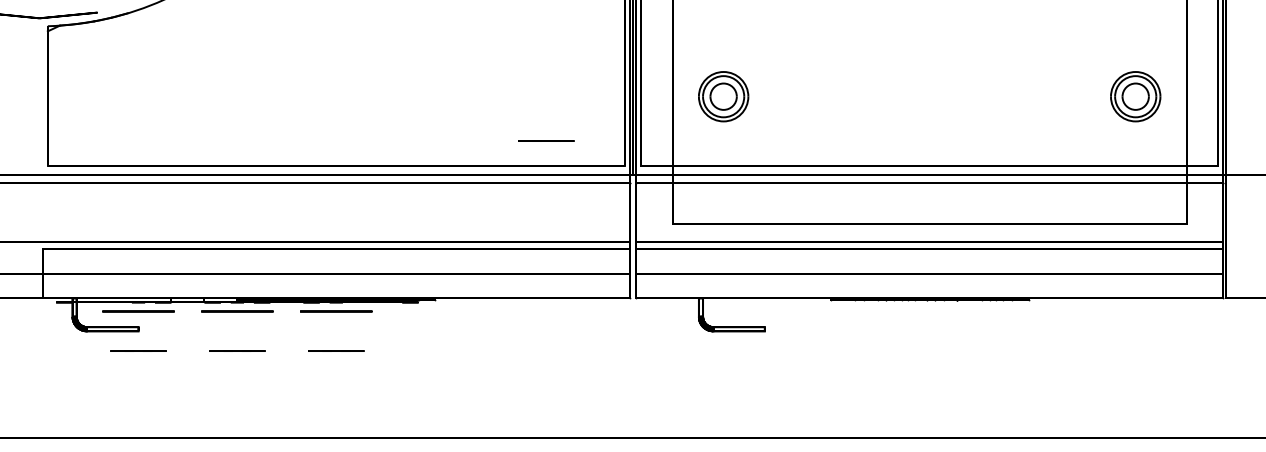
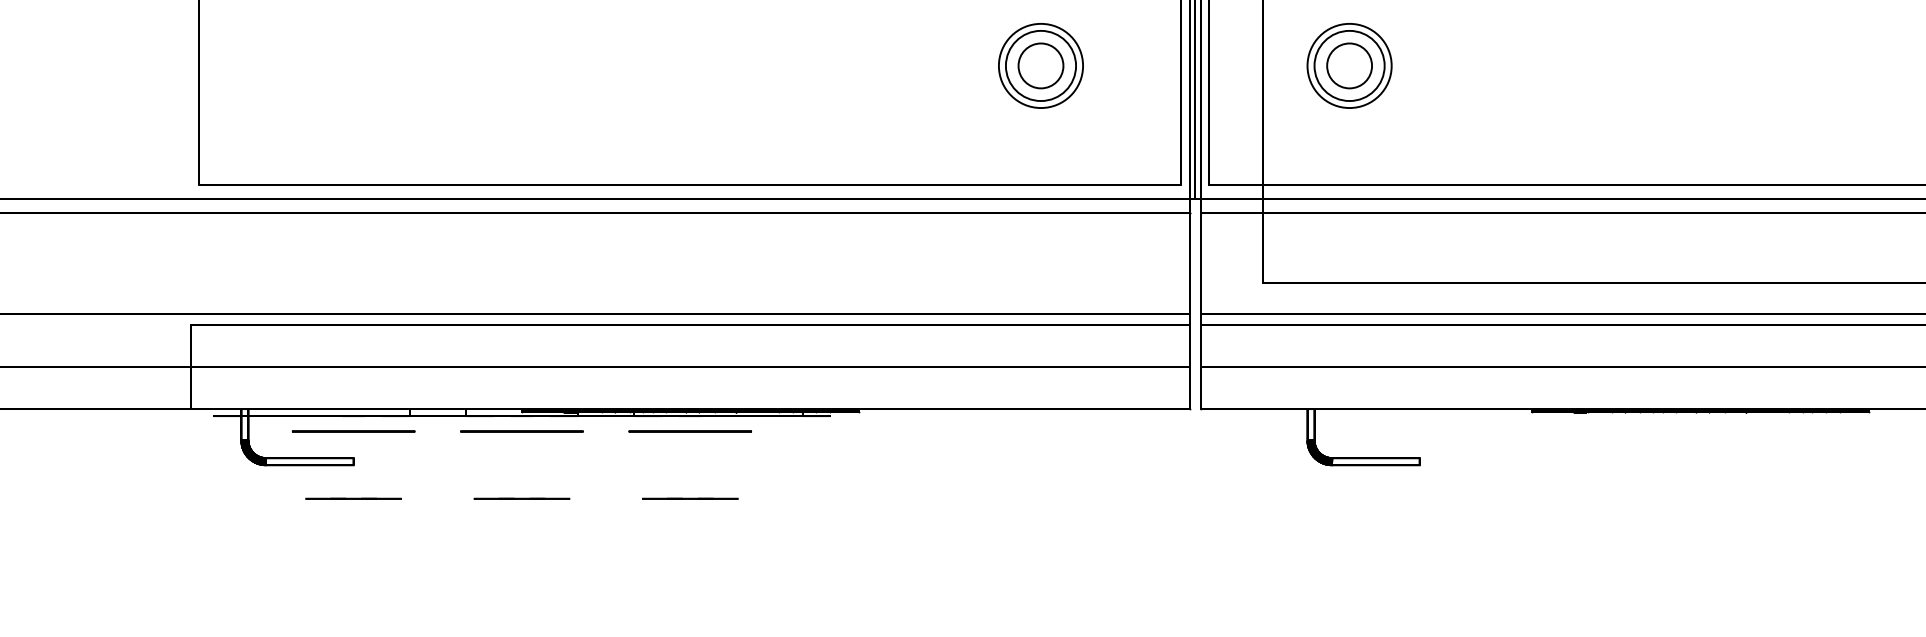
part: (541, 96) -> (1039, 65), added
line: (546, 140) -> (1048, 140), removed

